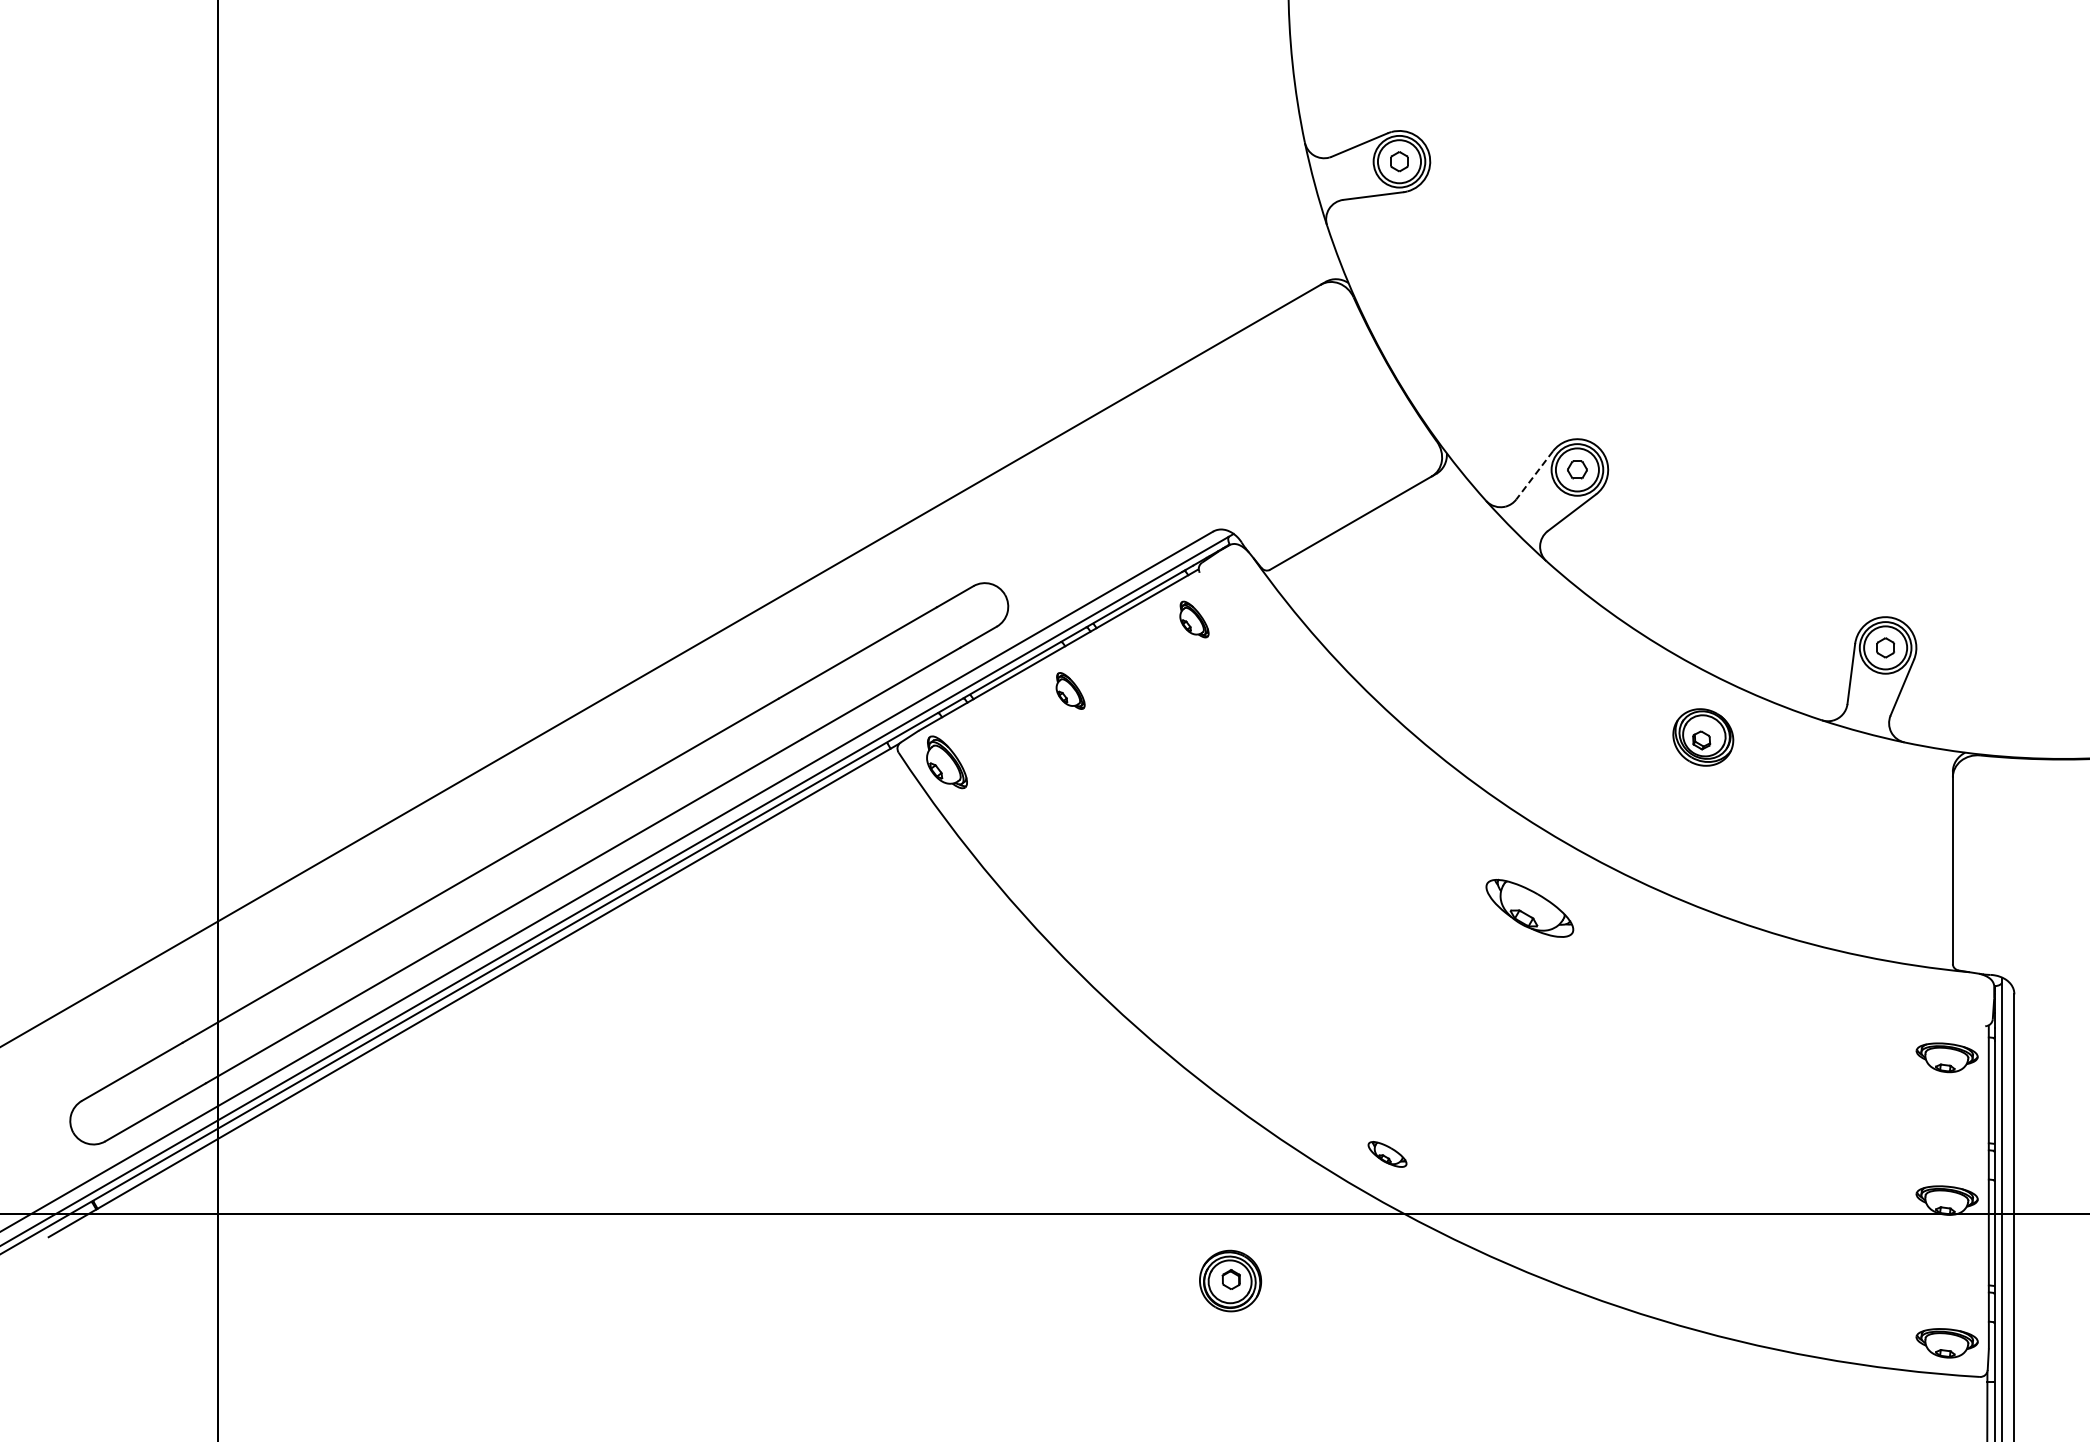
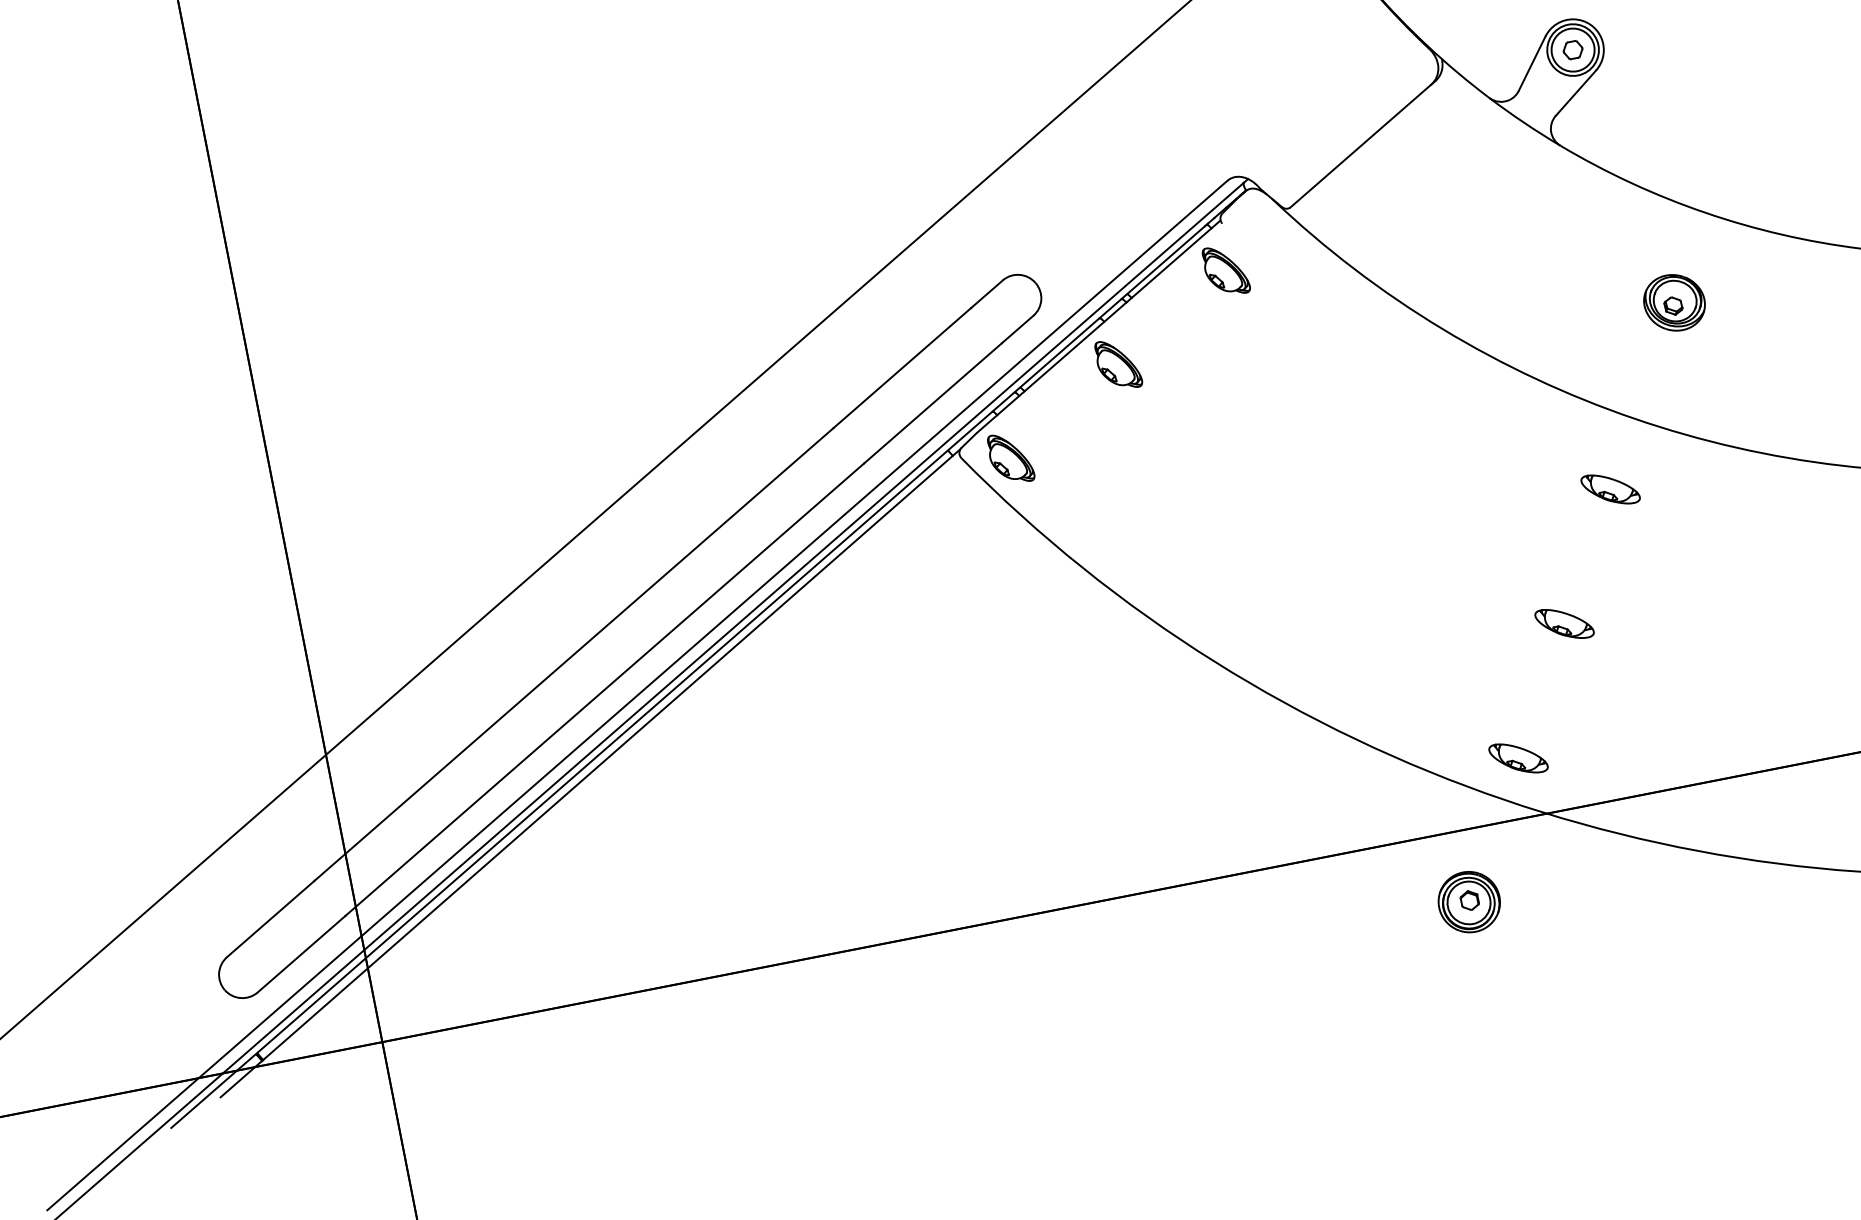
line: (1534, 475) -> (1532, 63), dashed -> solid
part: (1194, 619) -> (1226, 270), size x1.43
part: (1070, 690) -> (1118, 364), size x1.43
part: (1703, 737) -> (1674, 302), moved
part: (1529, 907) -> (1610, 488), size x0.62
part: (1458, 1031) -> (1564, 624), added
part: (1387, 1154) -> (1518, 758), size x1.43
part: (1230, 1280) -> (1469, 901), moved

